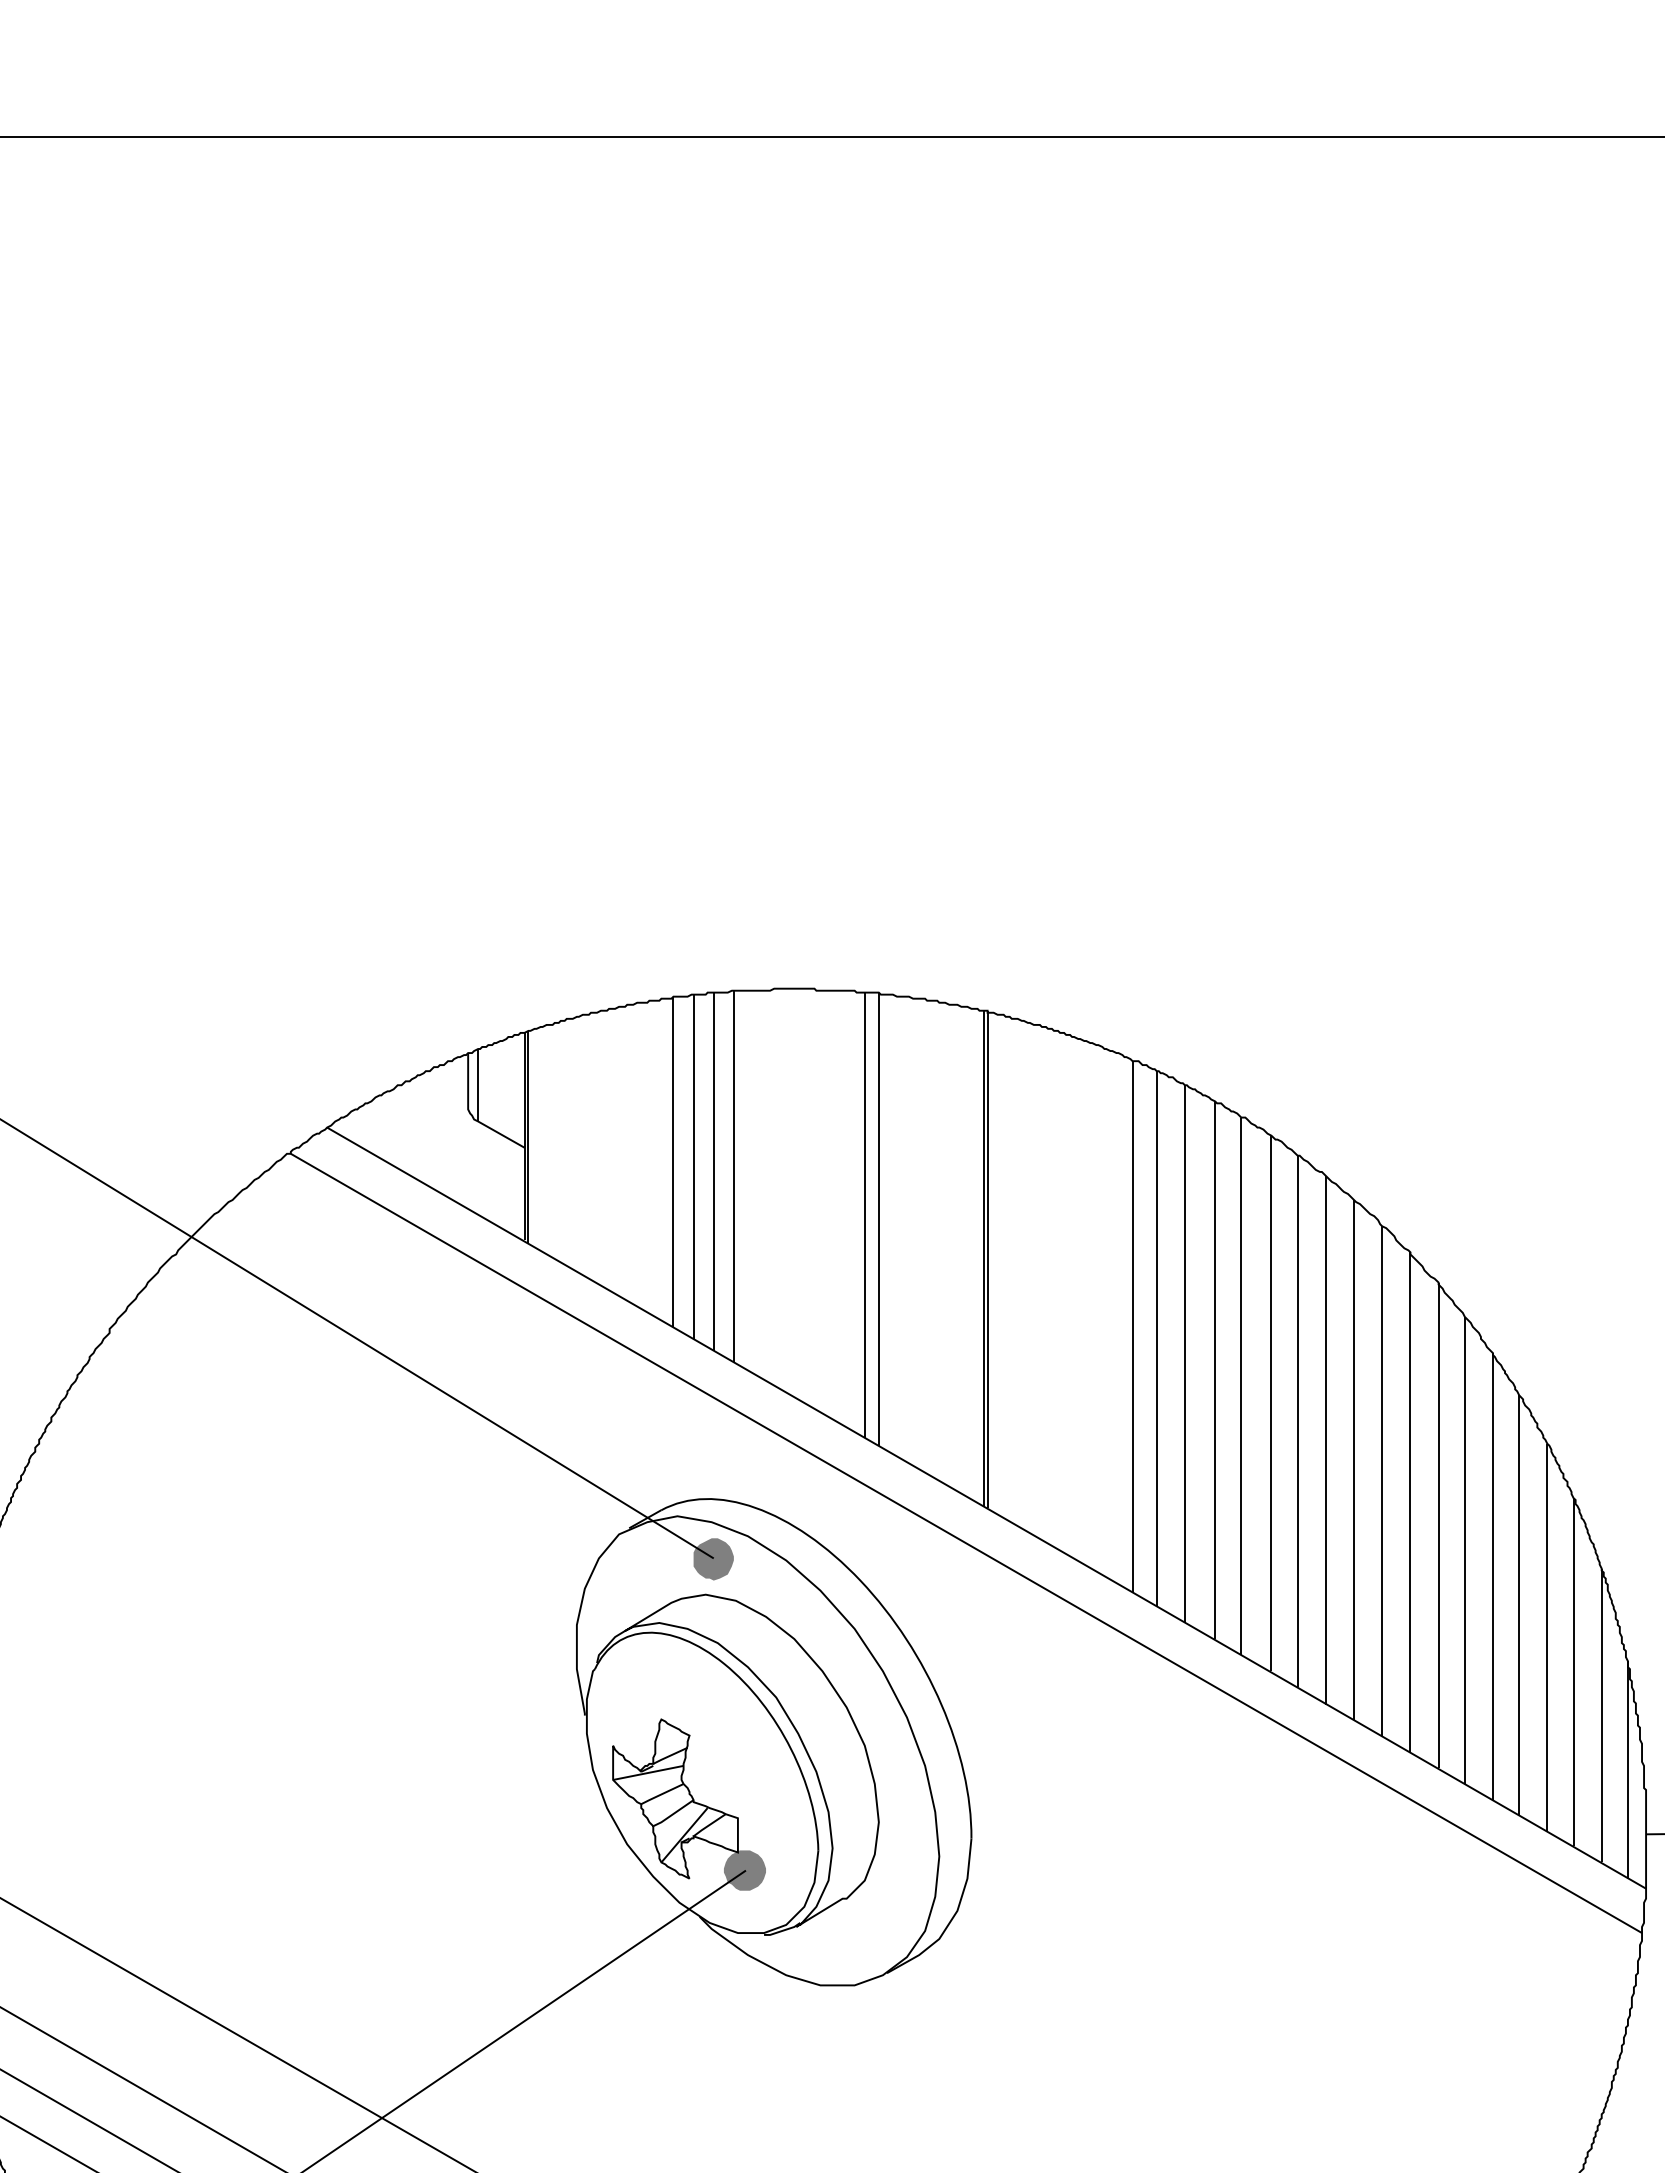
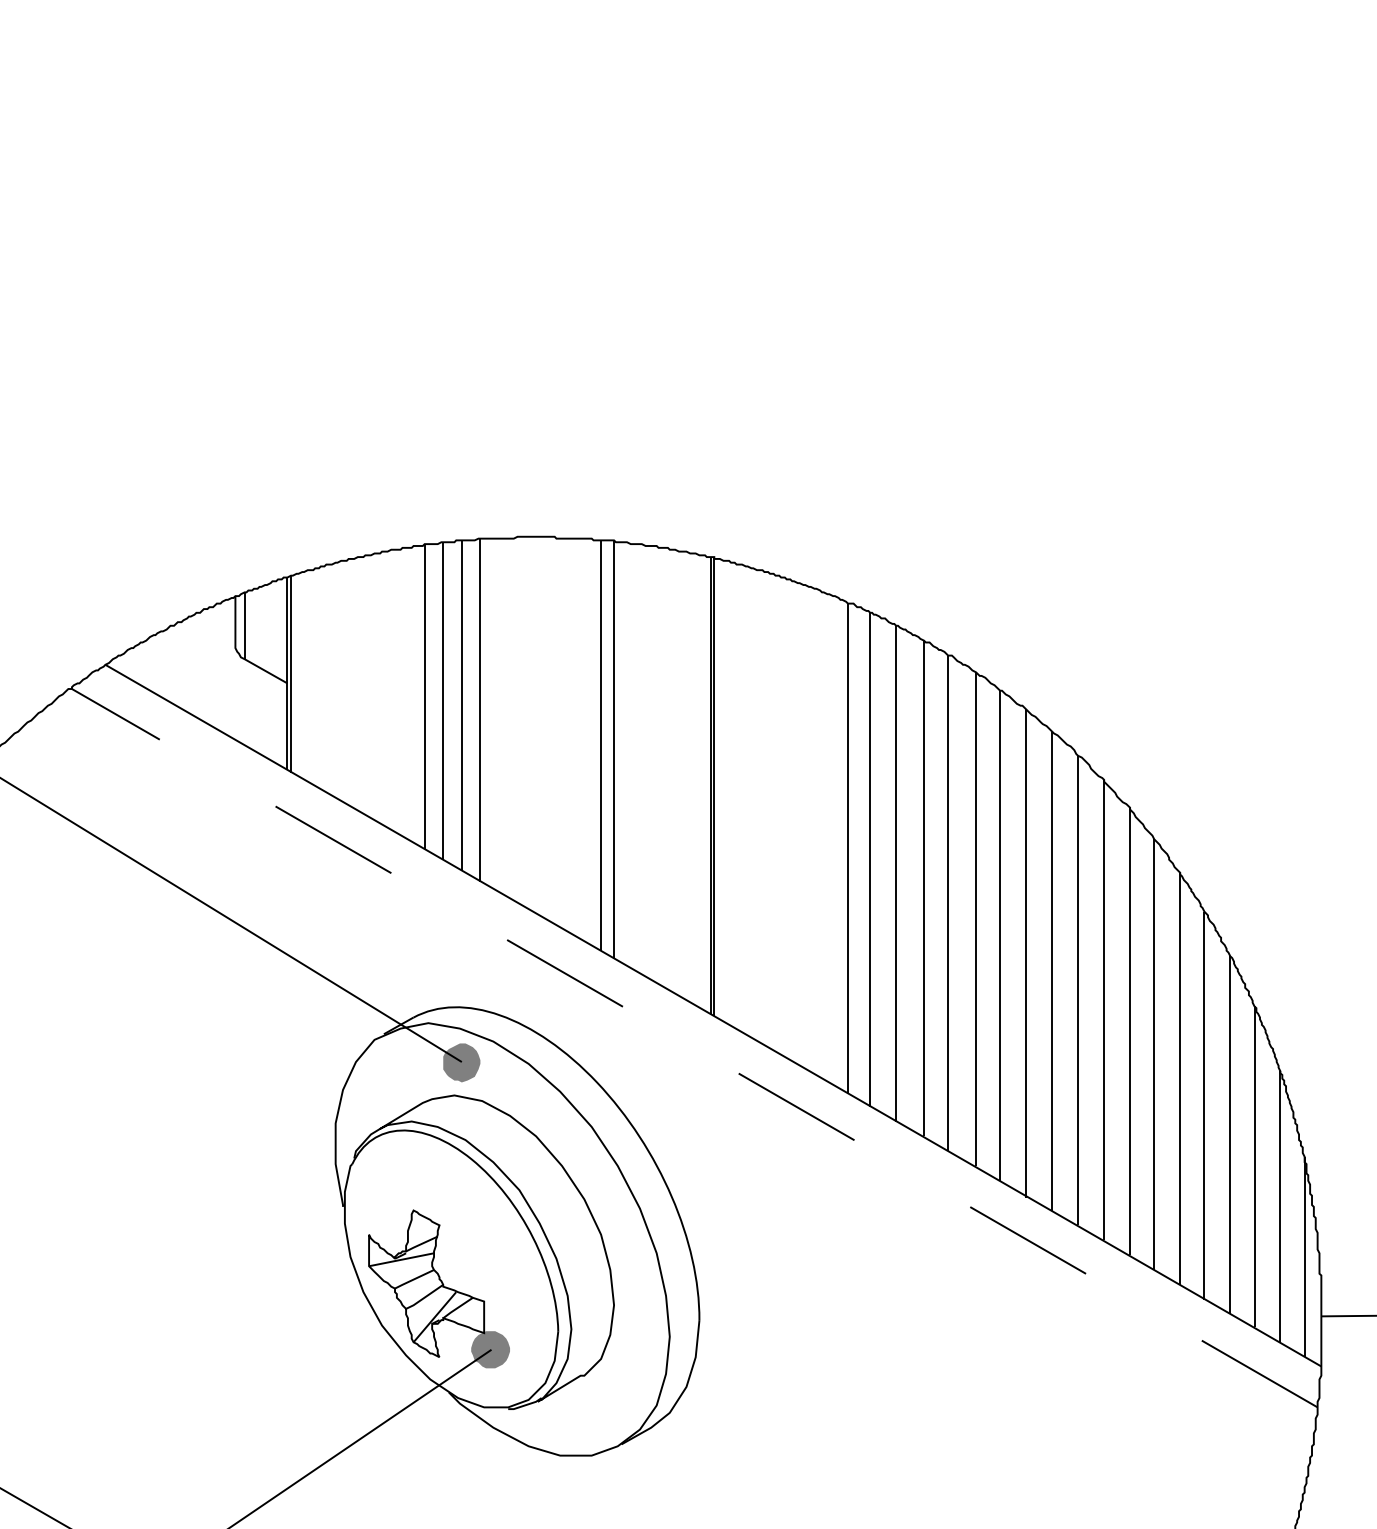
line: (966, 1543) -> (694, 1048), solid -> dashed

